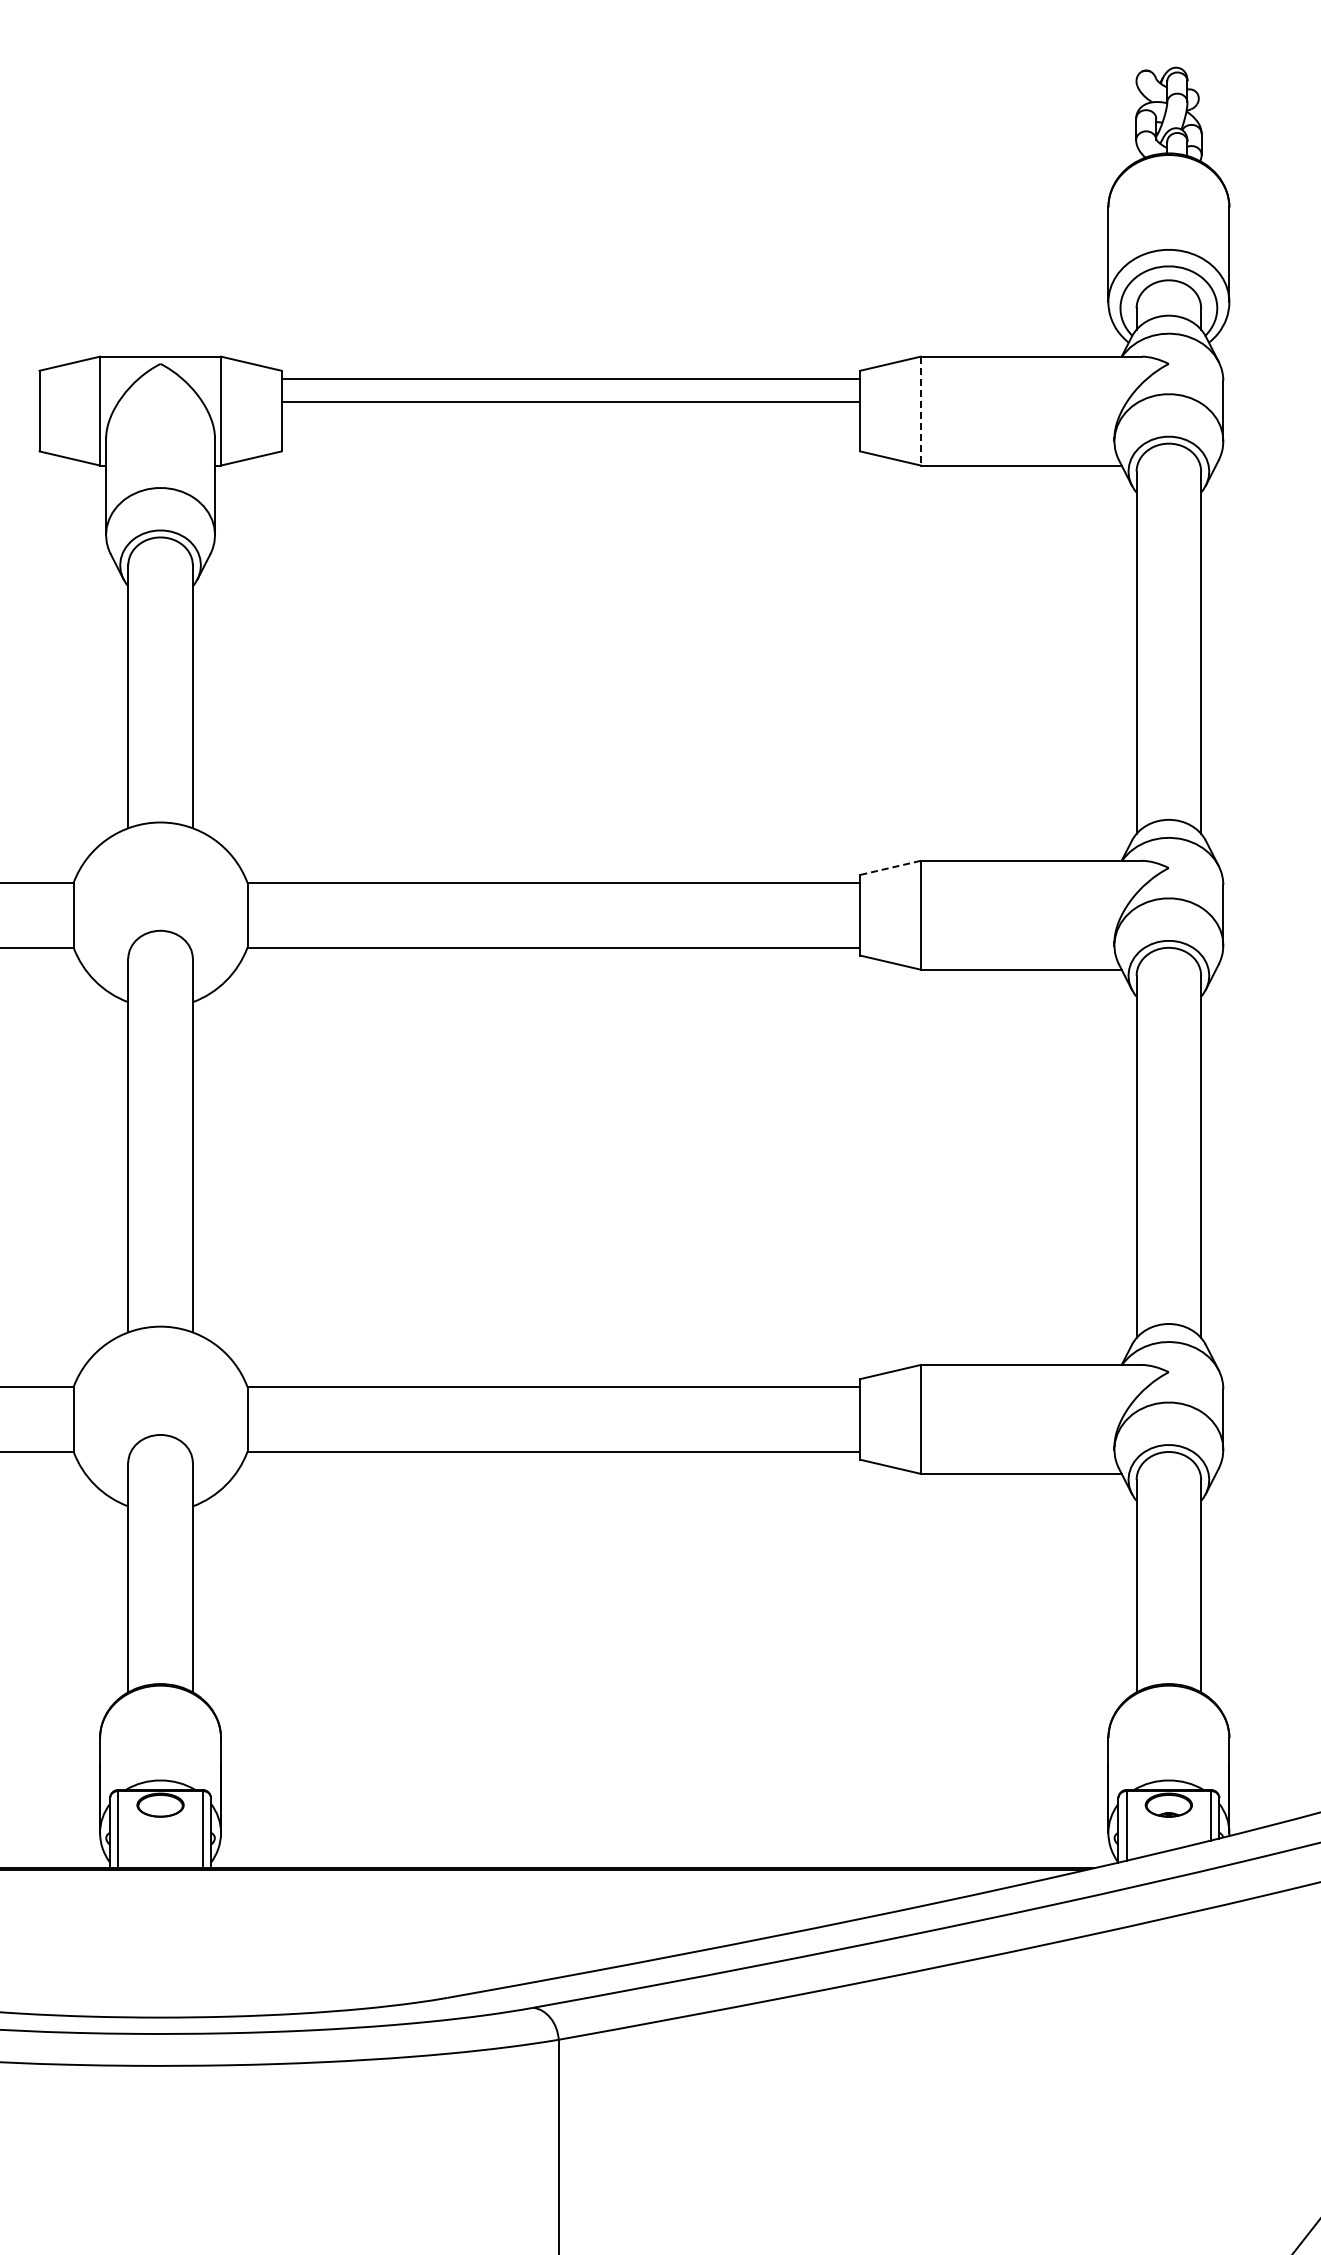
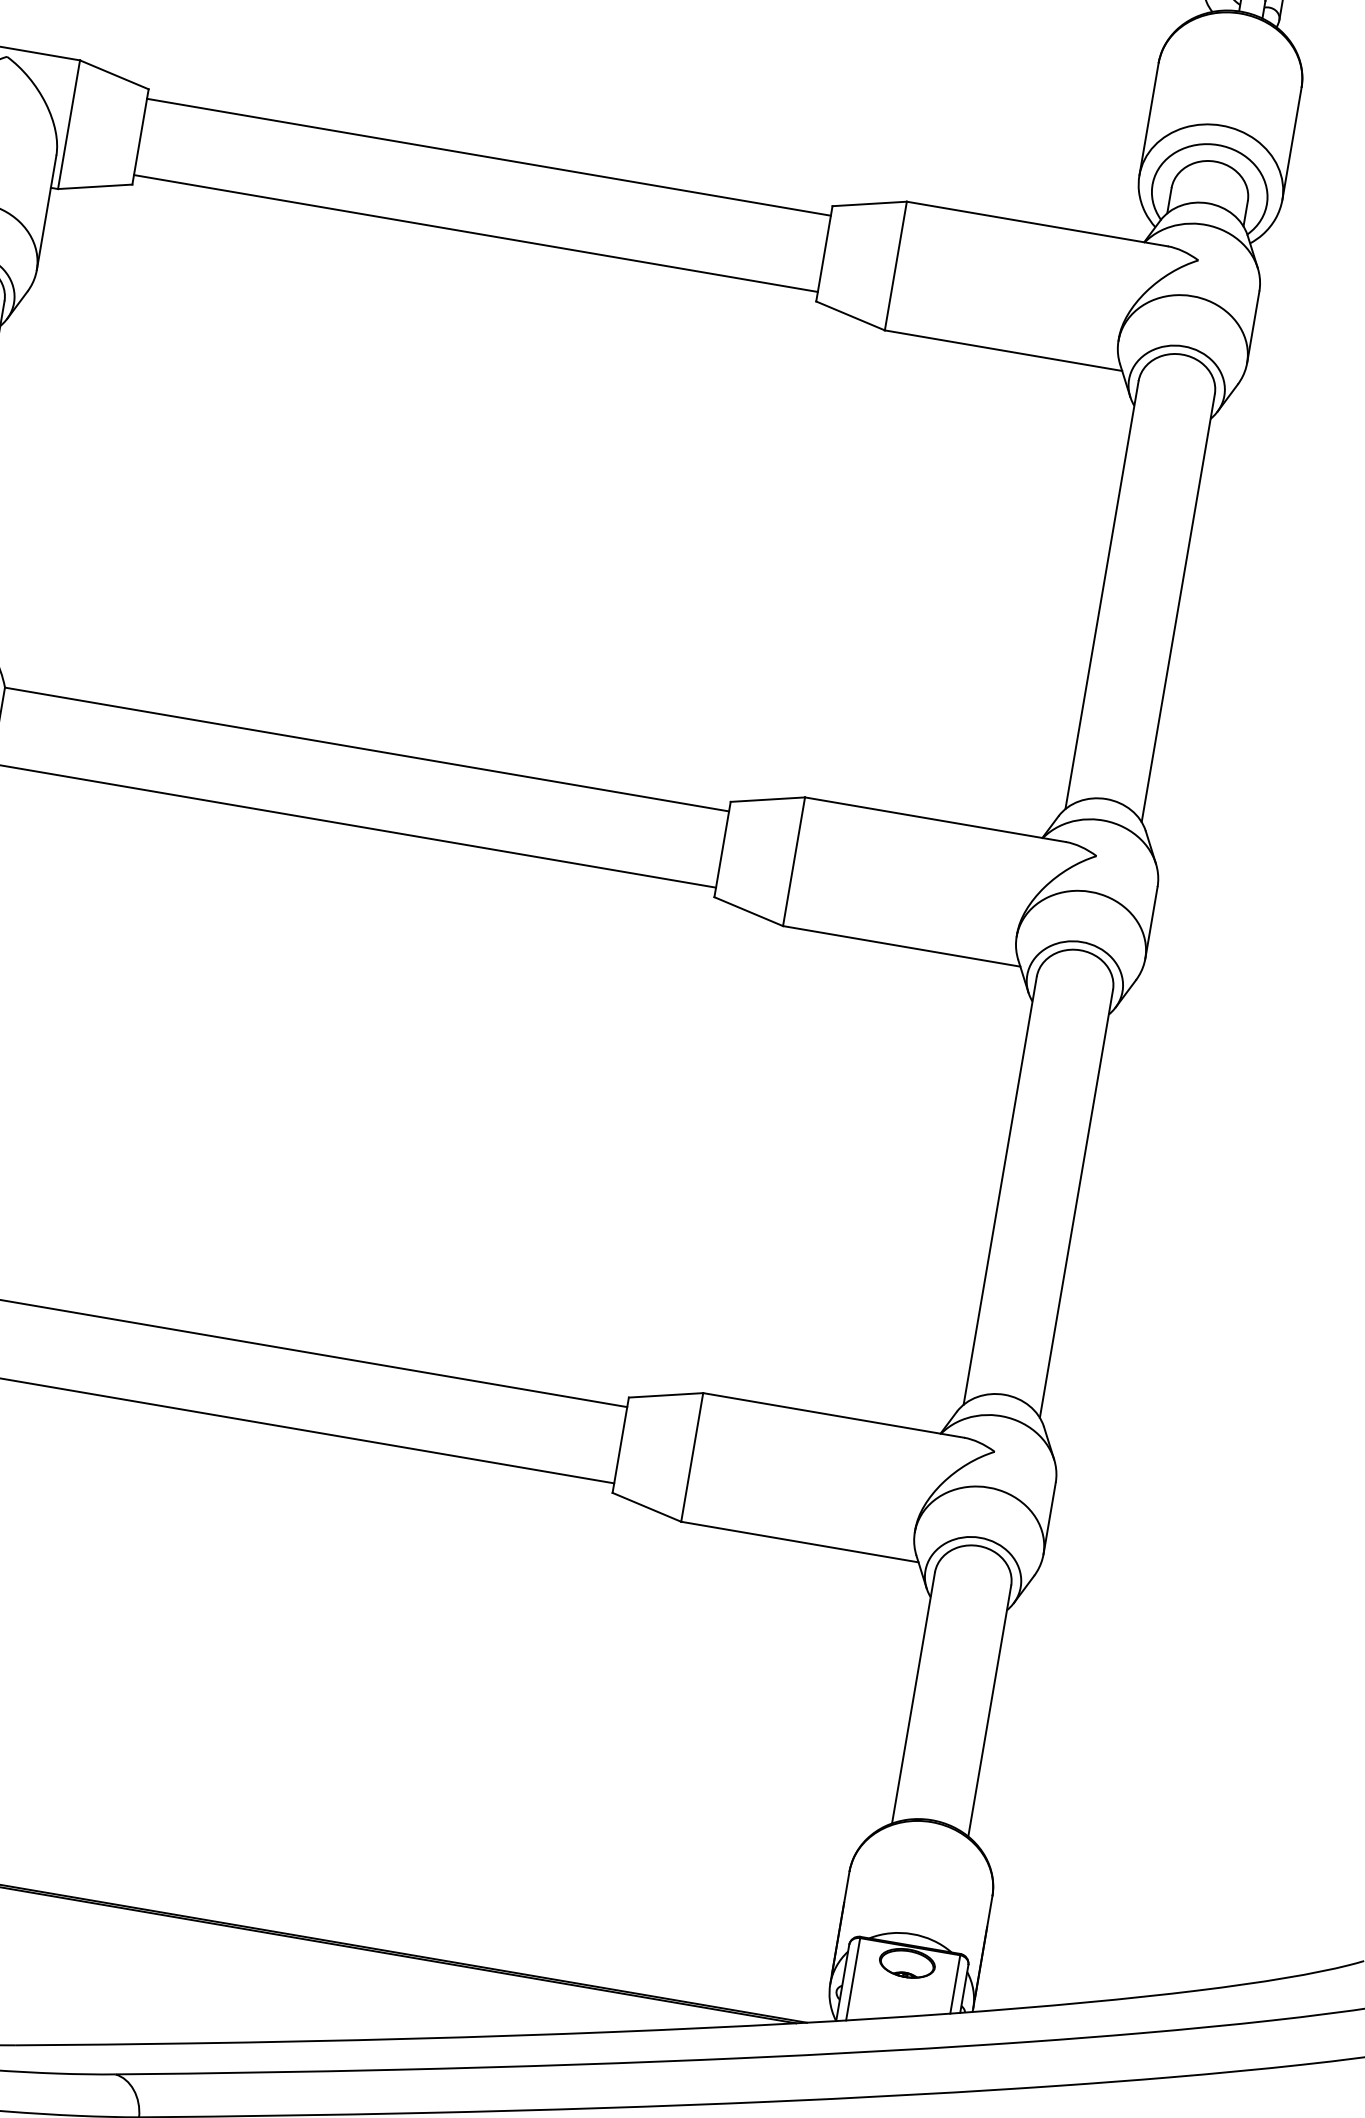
line: (570, 402) -> (475, 233), moved
line: (920, 411) -> (895, 266), dashed -> solid
line: (891, 867) -> (769, 799), dashed -> solid

